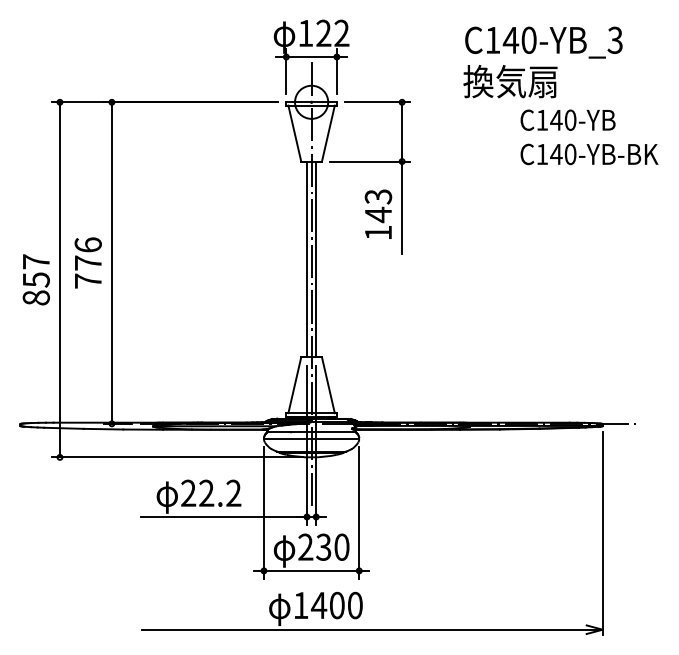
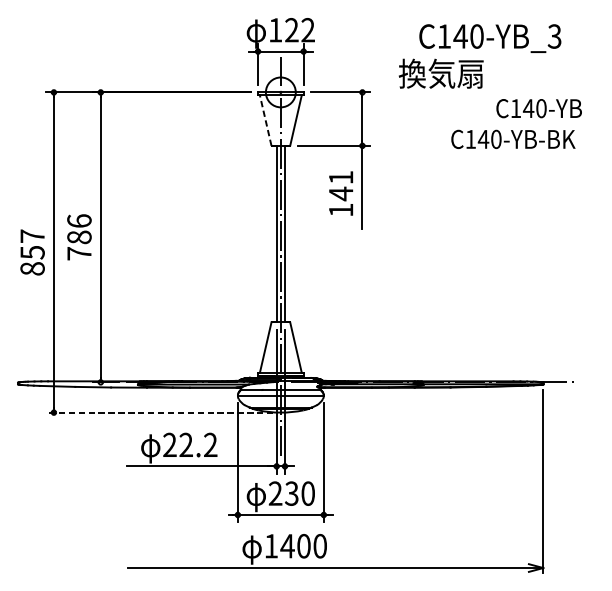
text: (510, 81) -> (441, 73), moved
text: (567, 119) -> (538, 107), moved
line: (294, 133) -> (265, 120), solid -> dashed
text: (589, 154) -> (513, 139), moved
text: (378, 196) -> (341, 177), 143 -> 141
text: (87, 262) -> (78, 236), 776 -> 786
line: (177, 457) -> (159, 412), solid -> dashed

